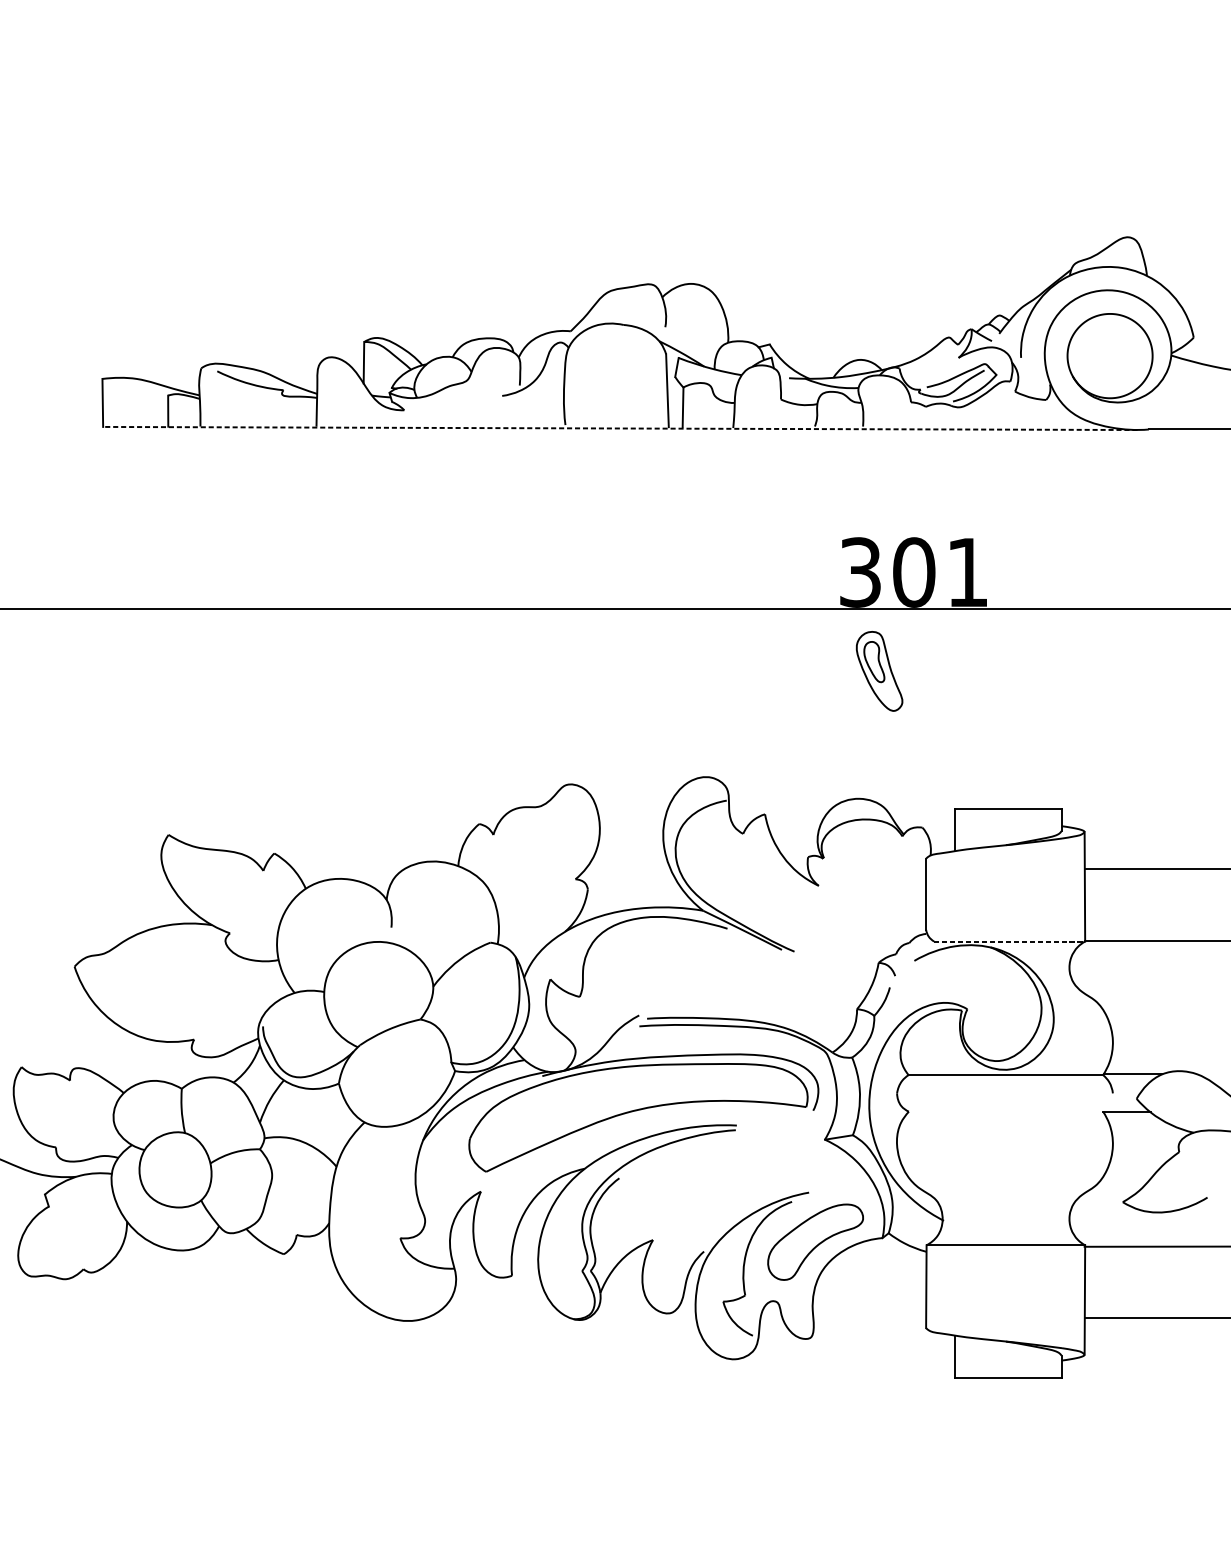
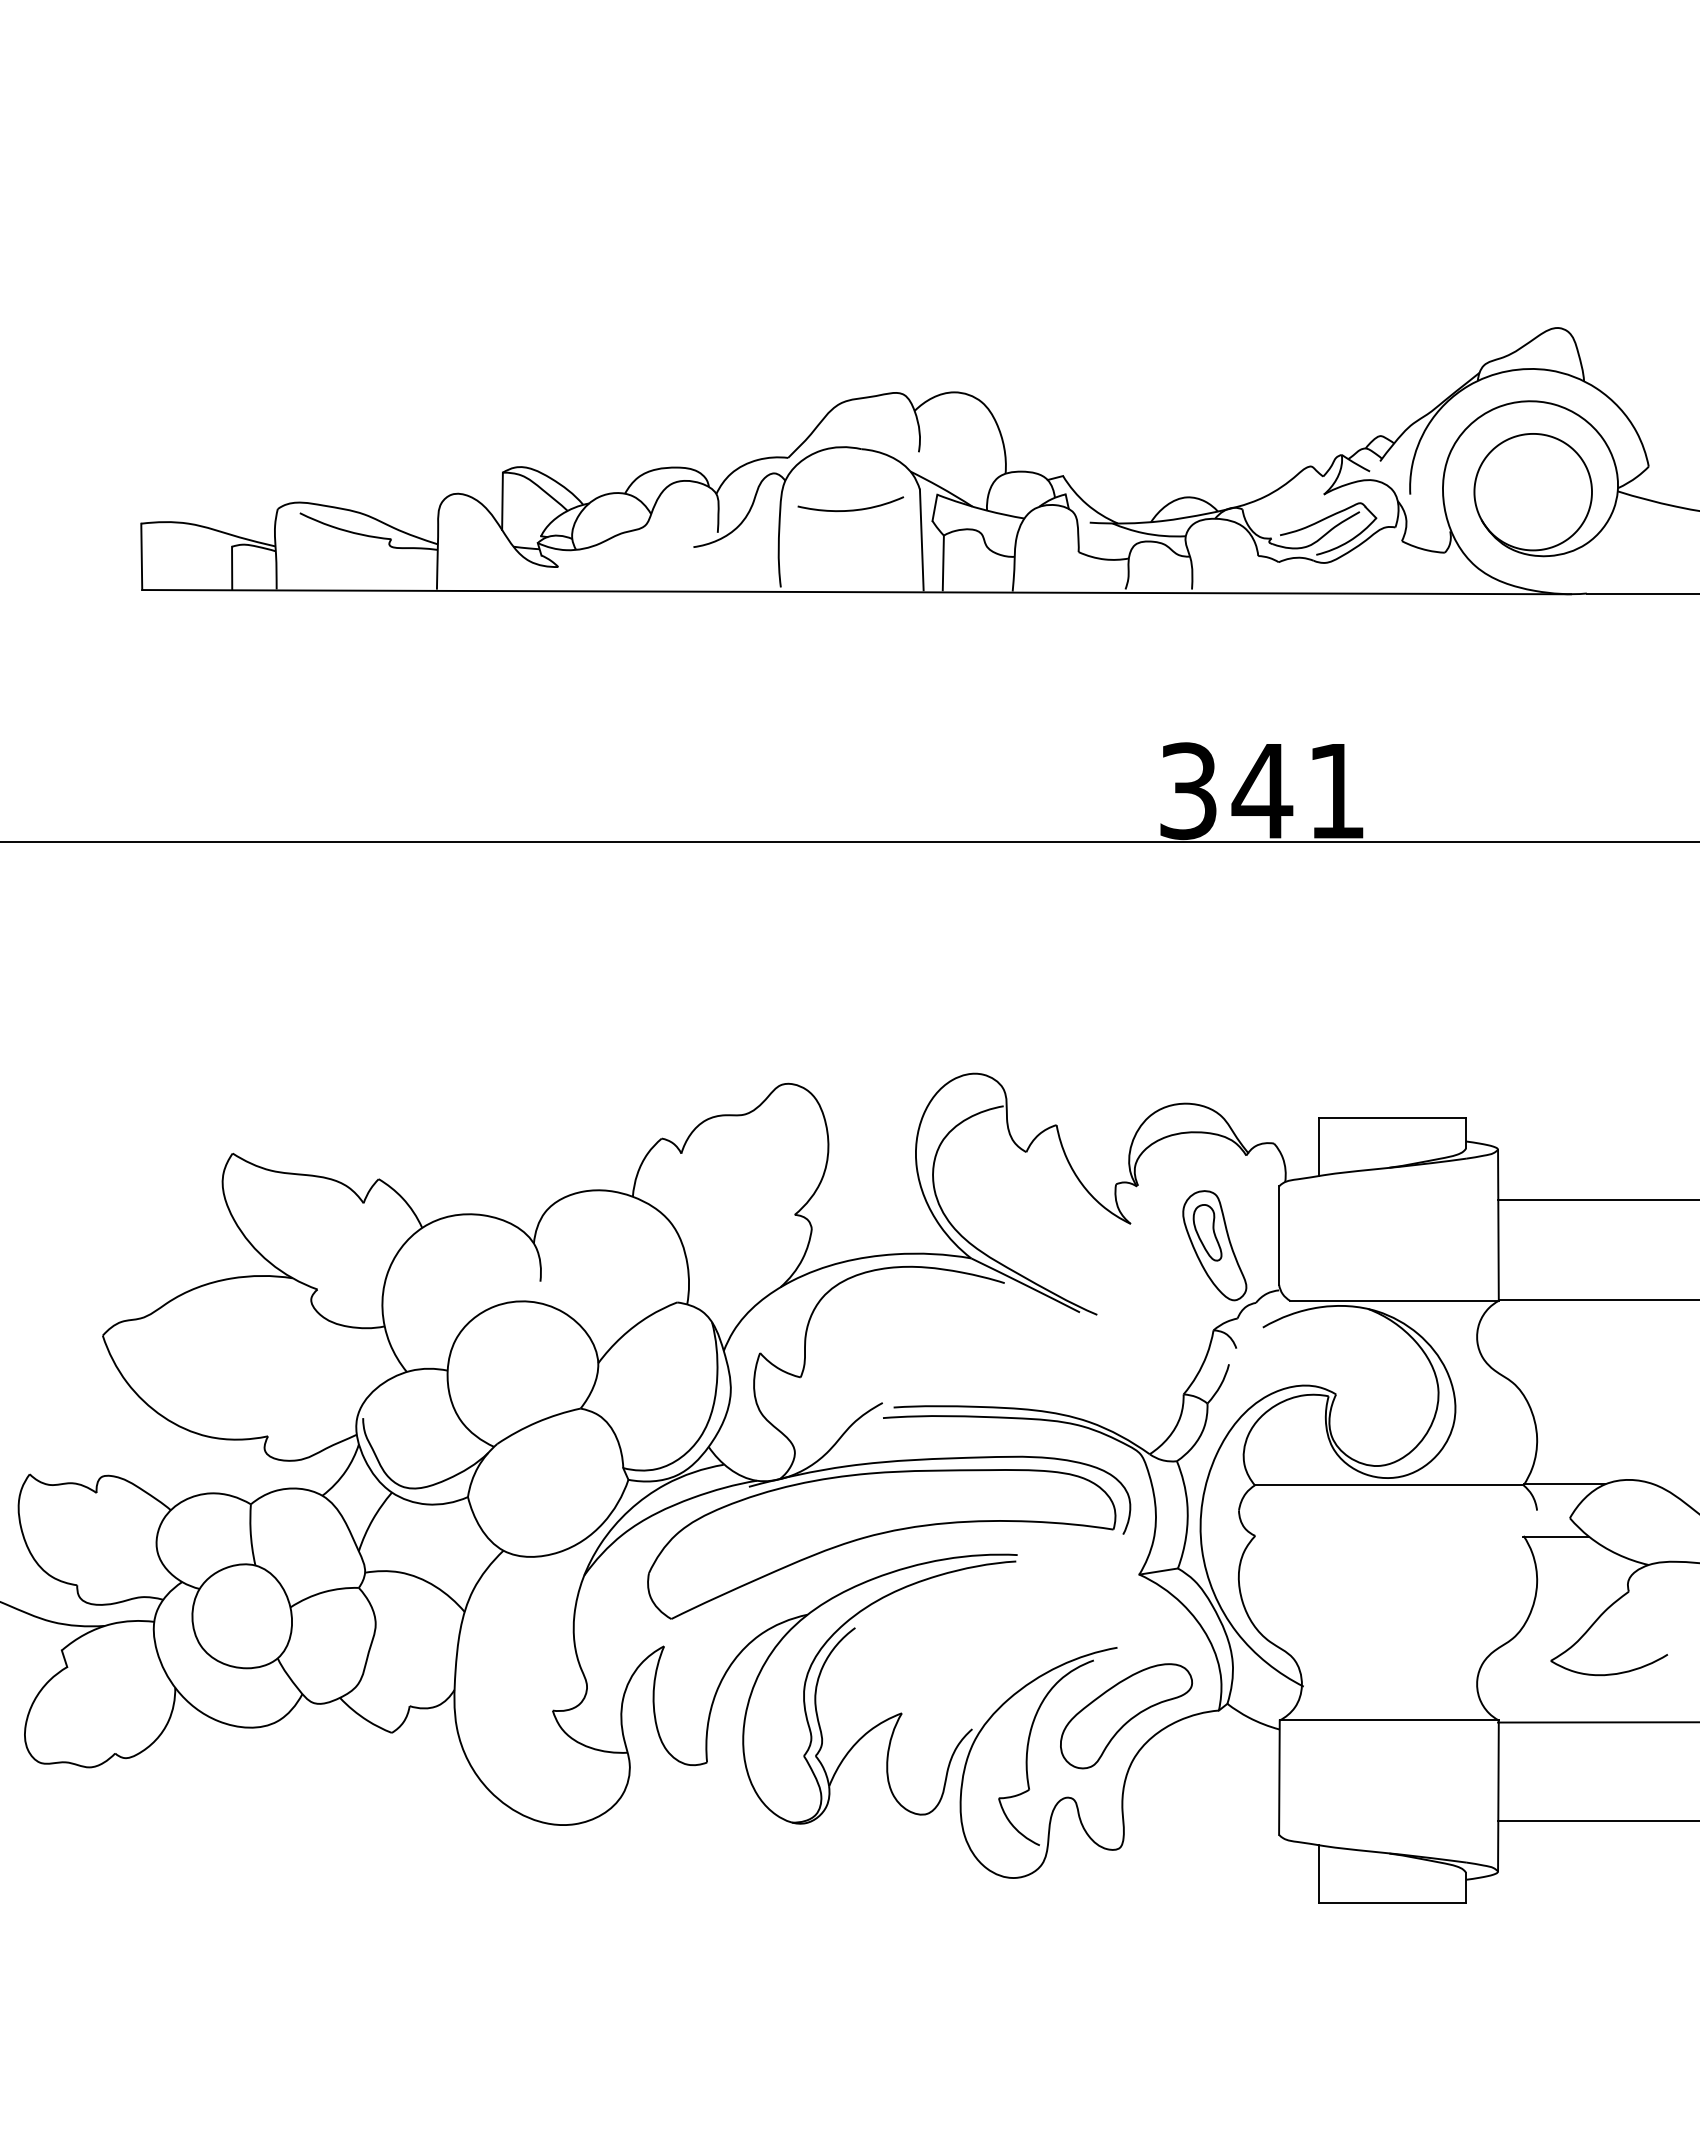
curve: (615, 368) -> (850, 509), added
line: (620, 428) -> (856, 592), dashed -> solid
text: (914, 572) -> (1262, 791), 301 -> 341
part: (879, 671) -> (1214, 1245), moved
line: (1009, 941) -> (1394, 1300), dashed -> solid

